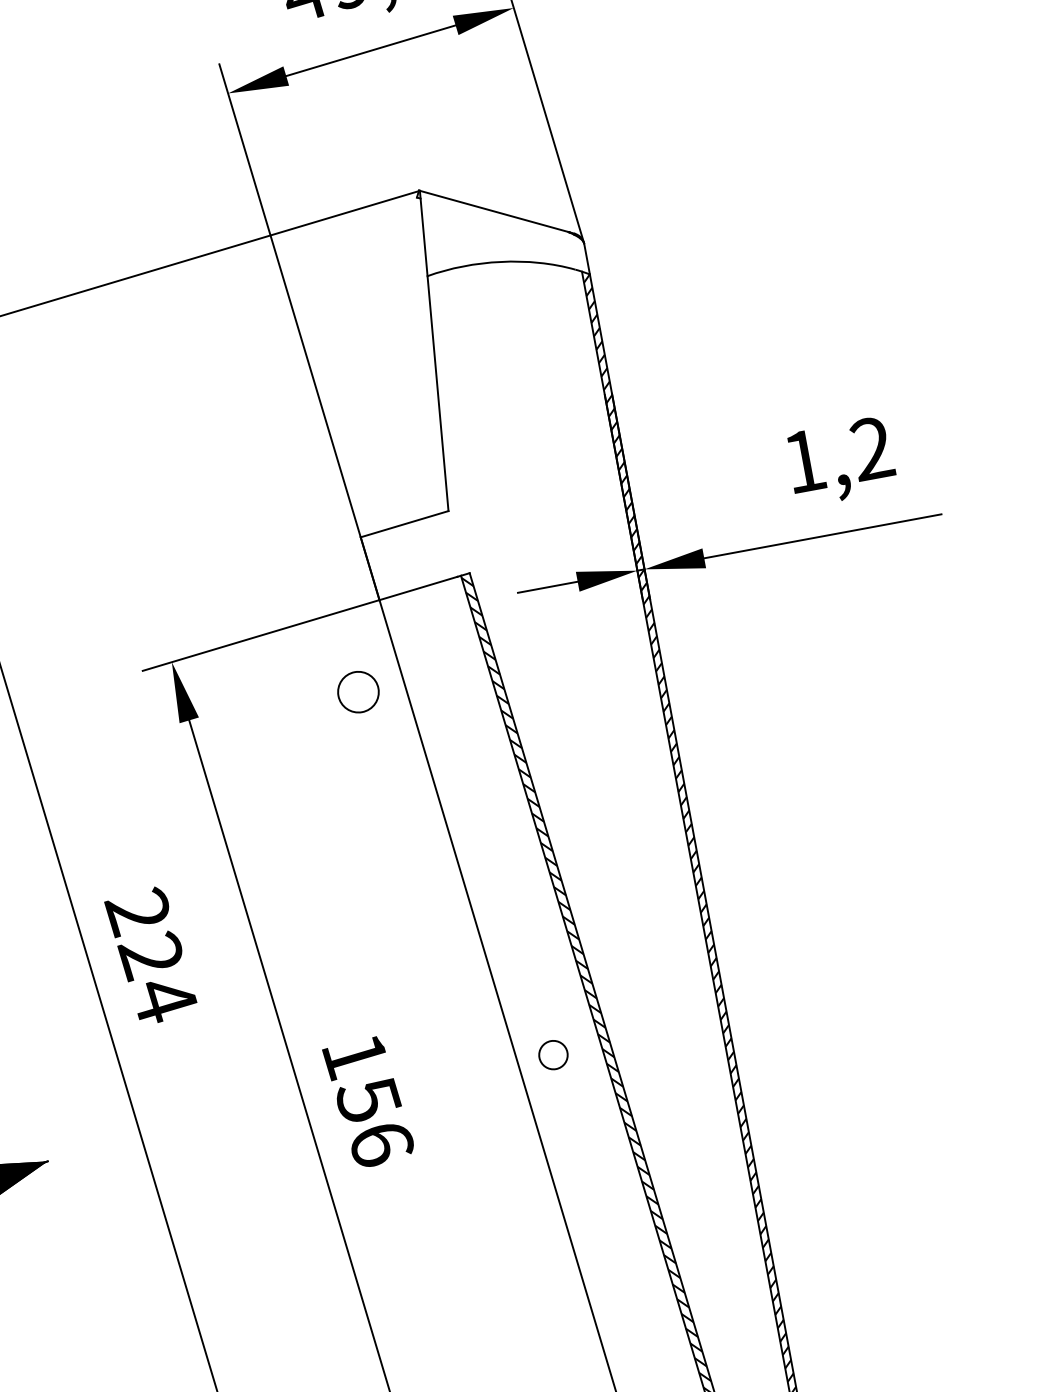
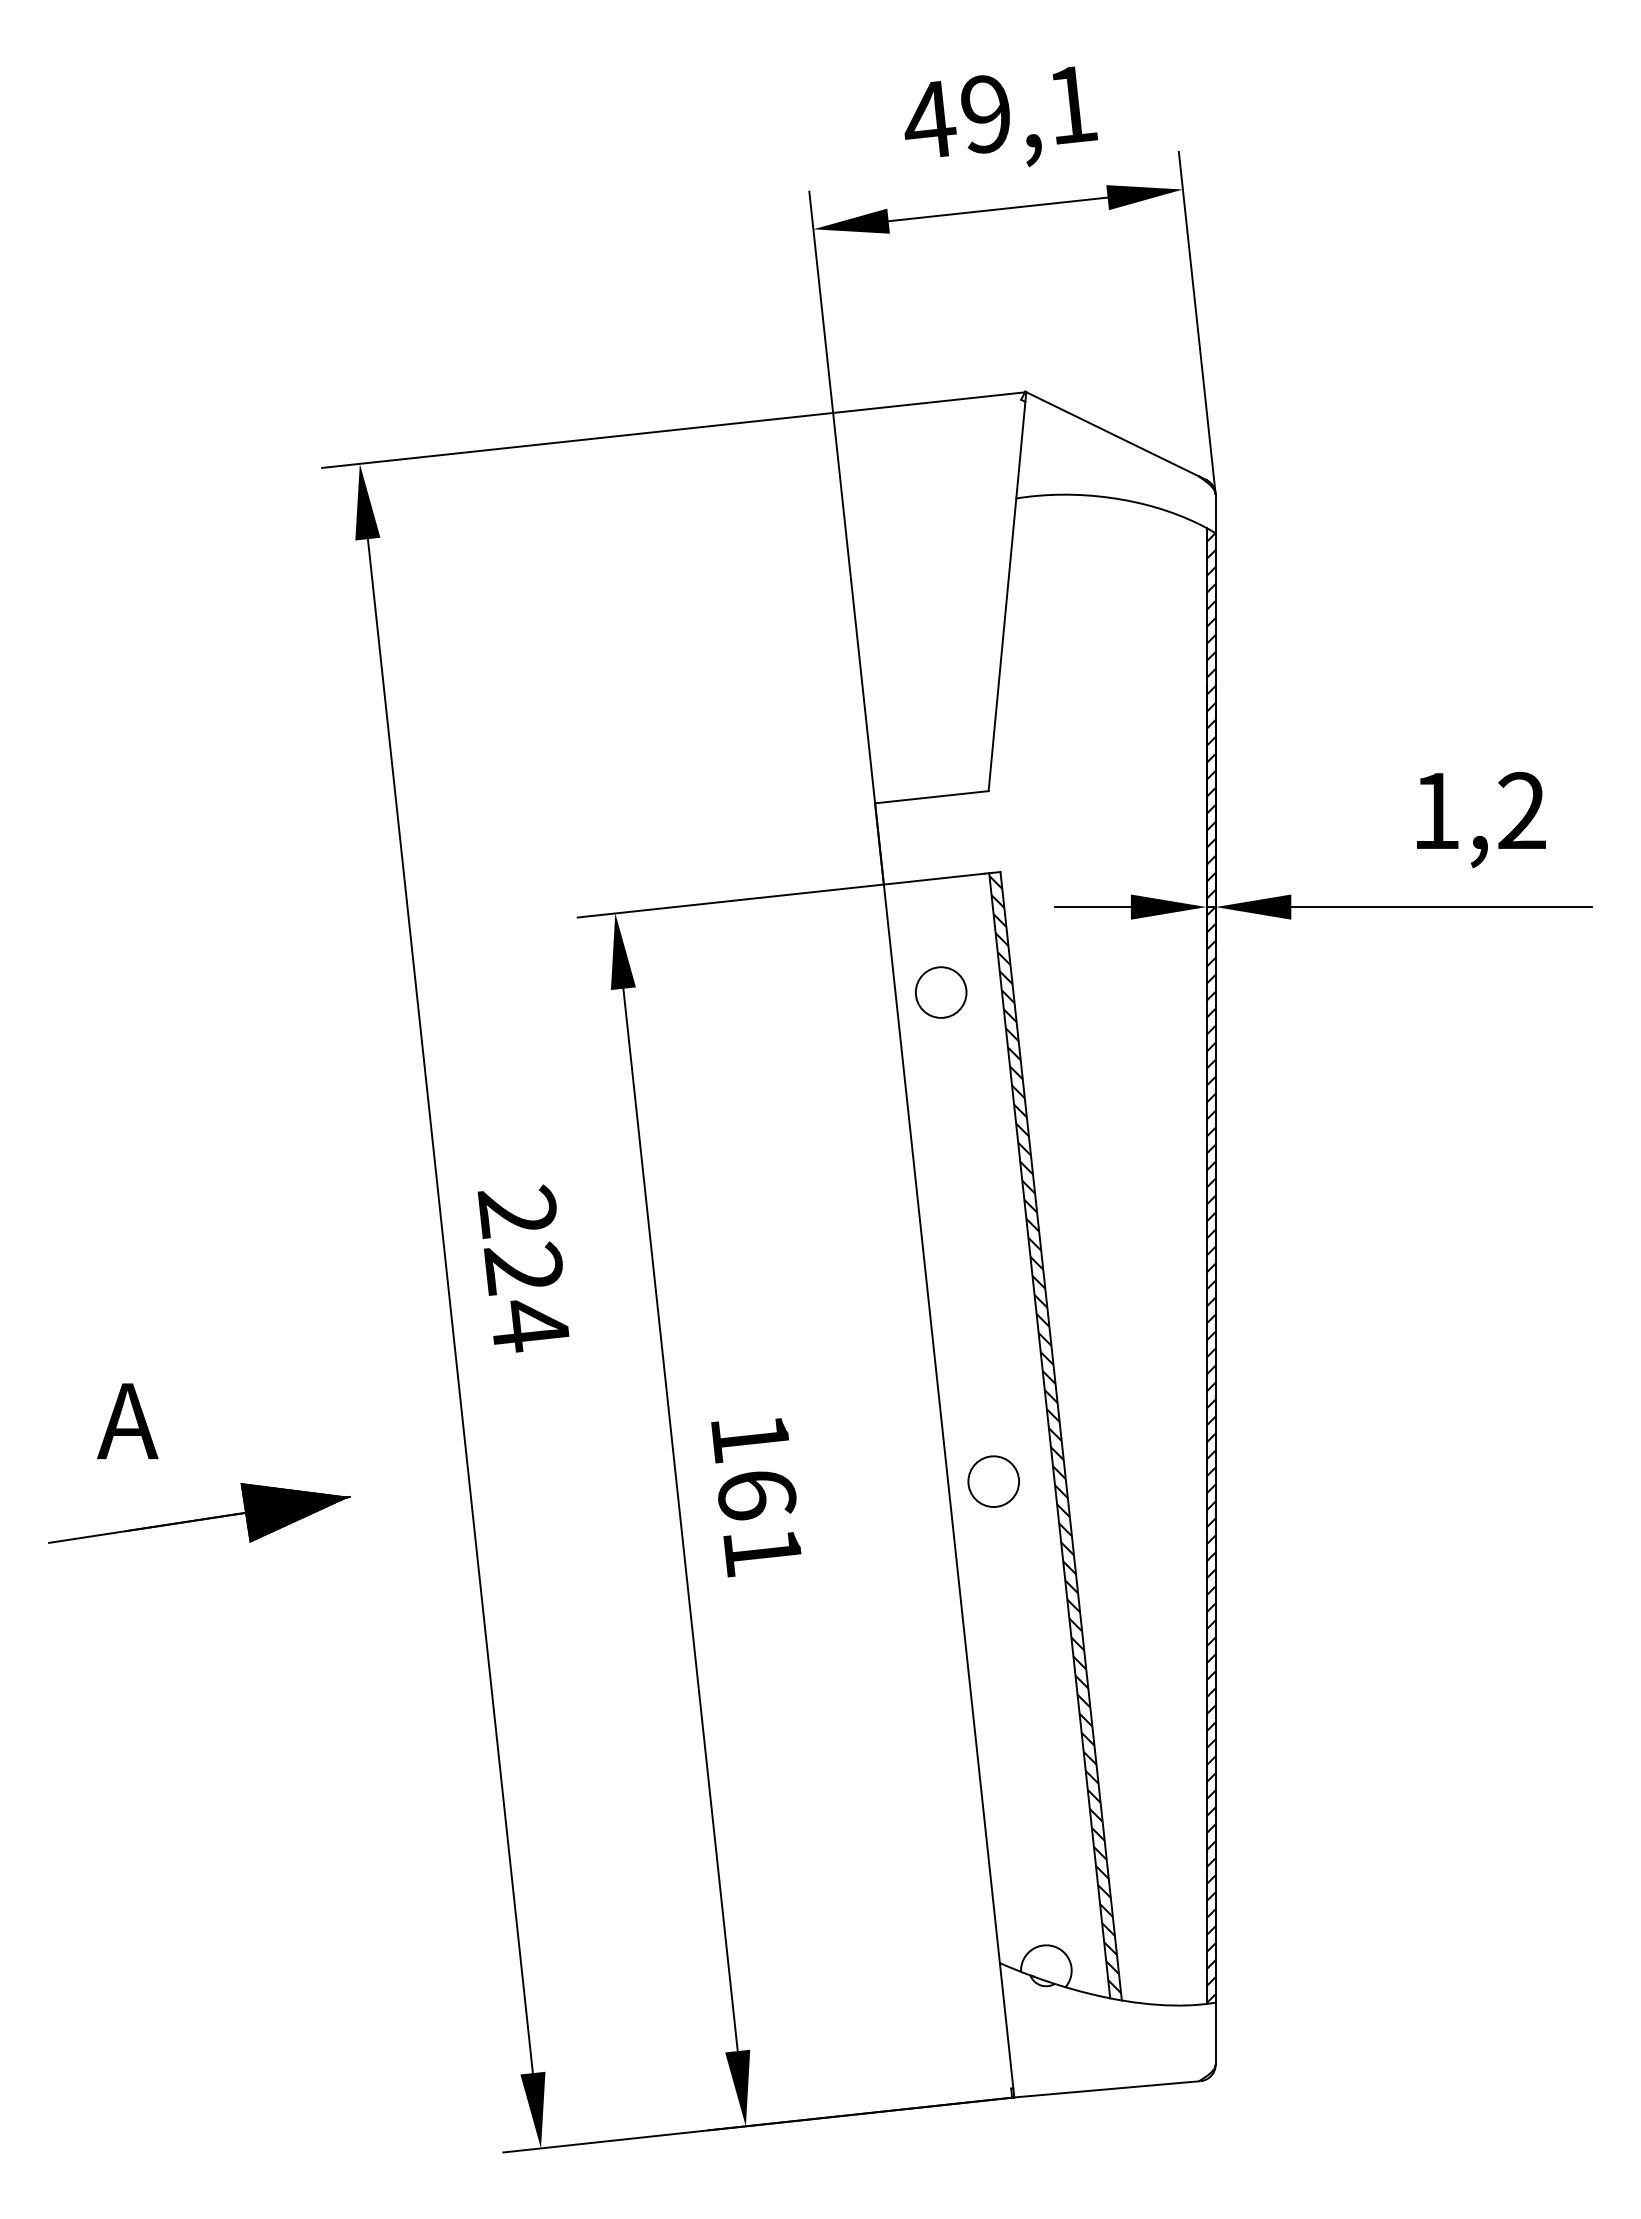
circle: (357, 692) -> (940, 992), moved
circle: (553, 1055) -> (993, 1481), size x1.43
text: (374, 1123) -> (759, 1524), 156 -> 161

